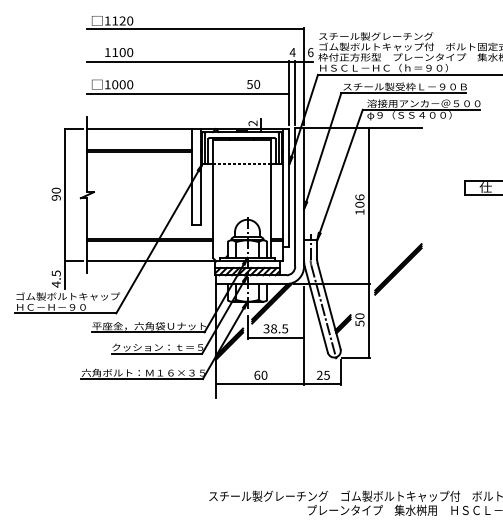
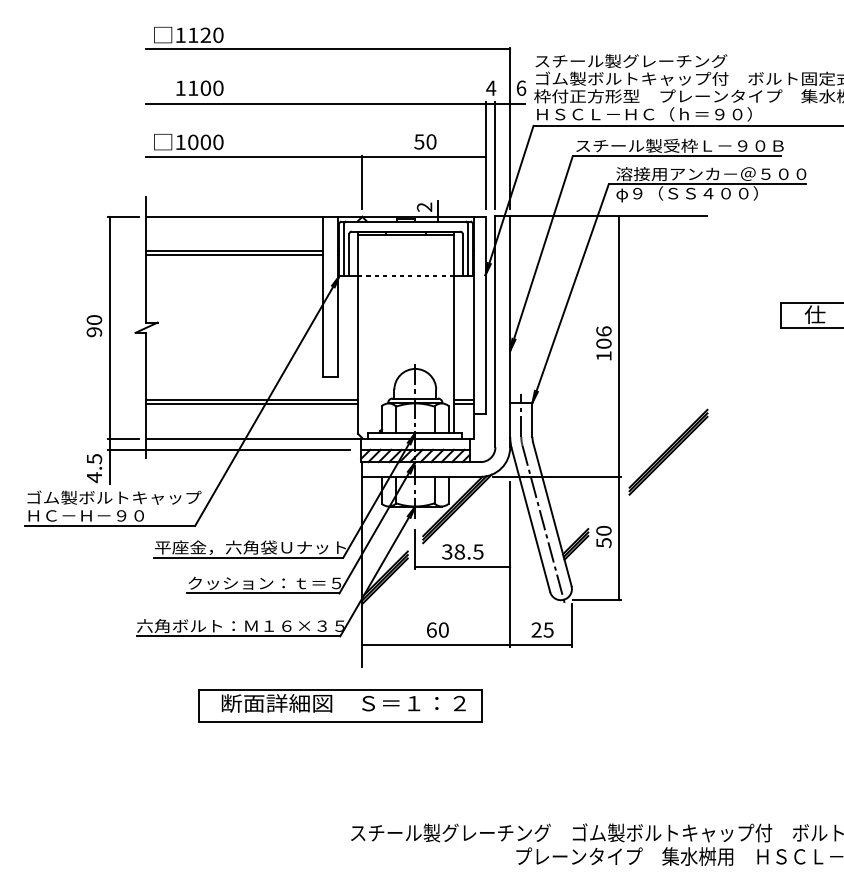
line: (215, 108) -> (361, 182), added
line: (136, 267) -> (229, 449), added
part: (202, 420) -> (339, 705), added

